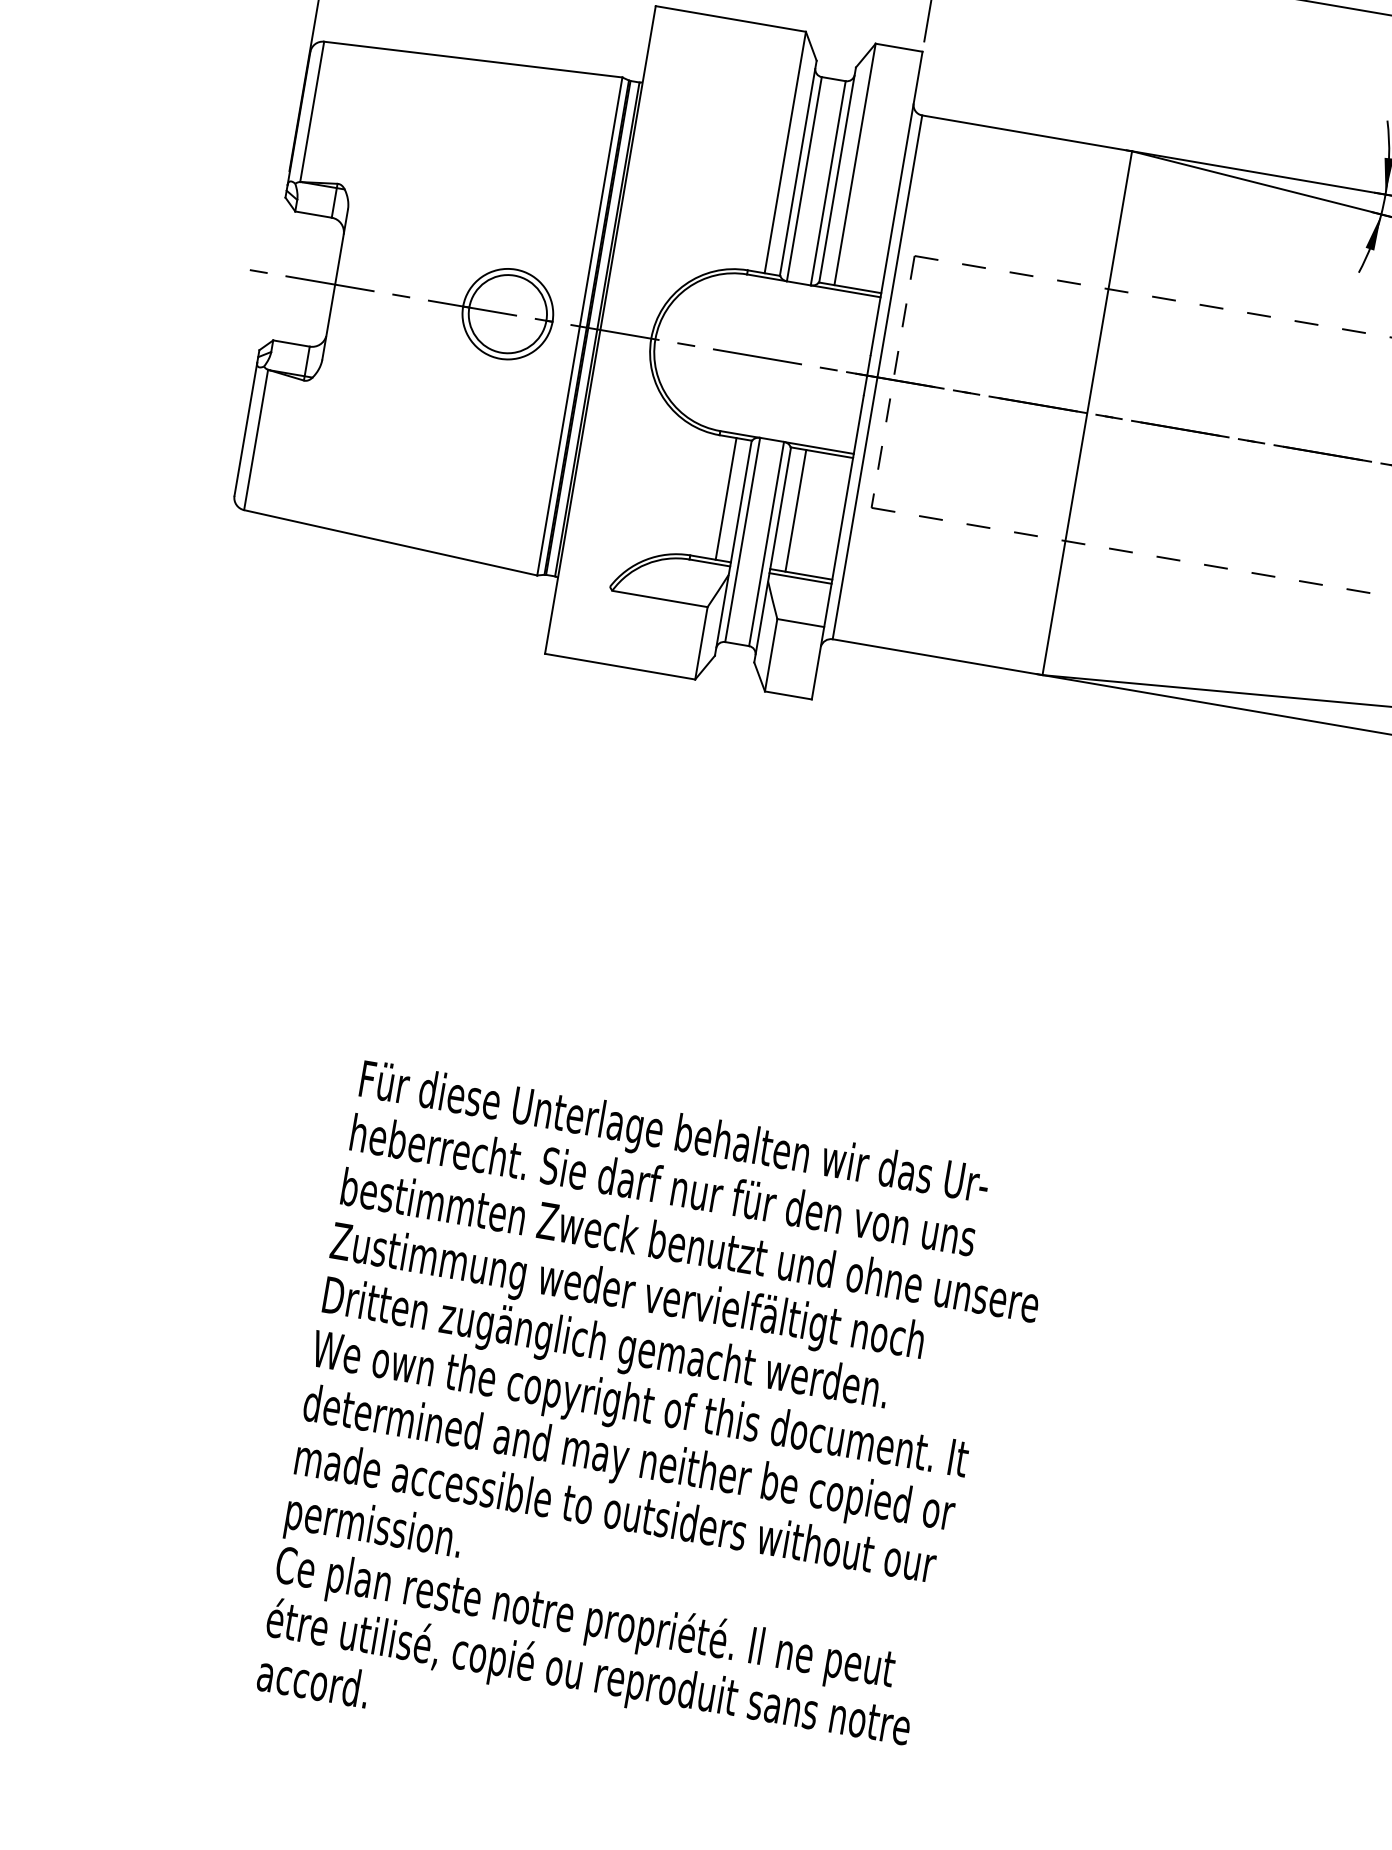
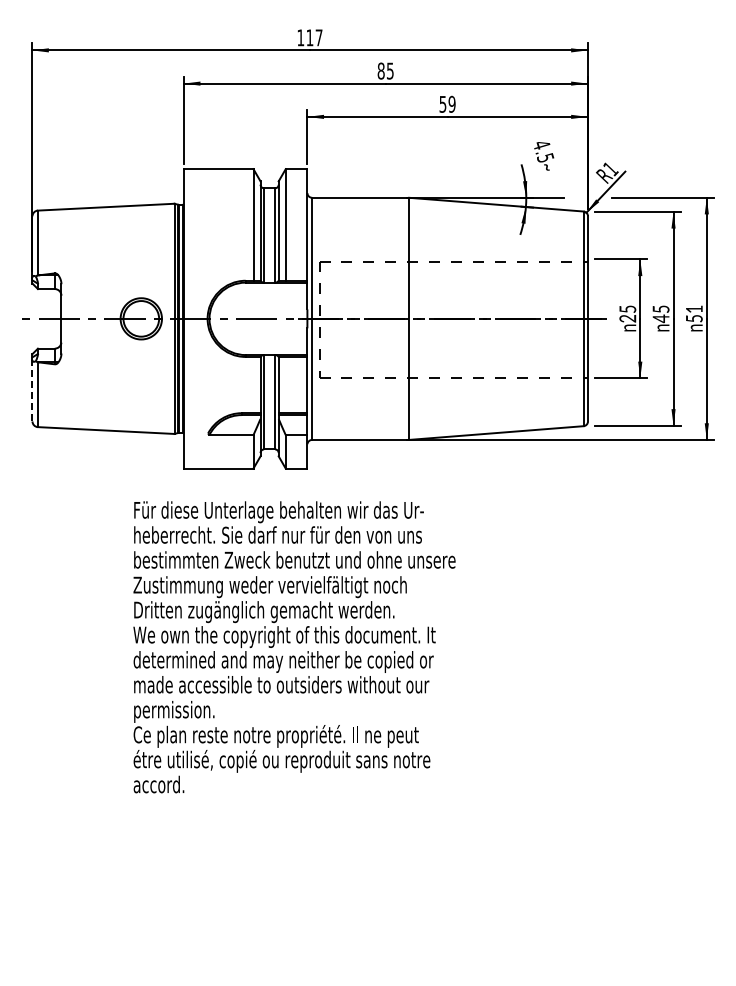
line: (245, 428) -> (32, 390), solid -> dashed
line: (726, 497) -> (253, 384), removed
line: (795, 509) -> (285, 384), removed
text: (657, 1434) -> (294, 647), moved

